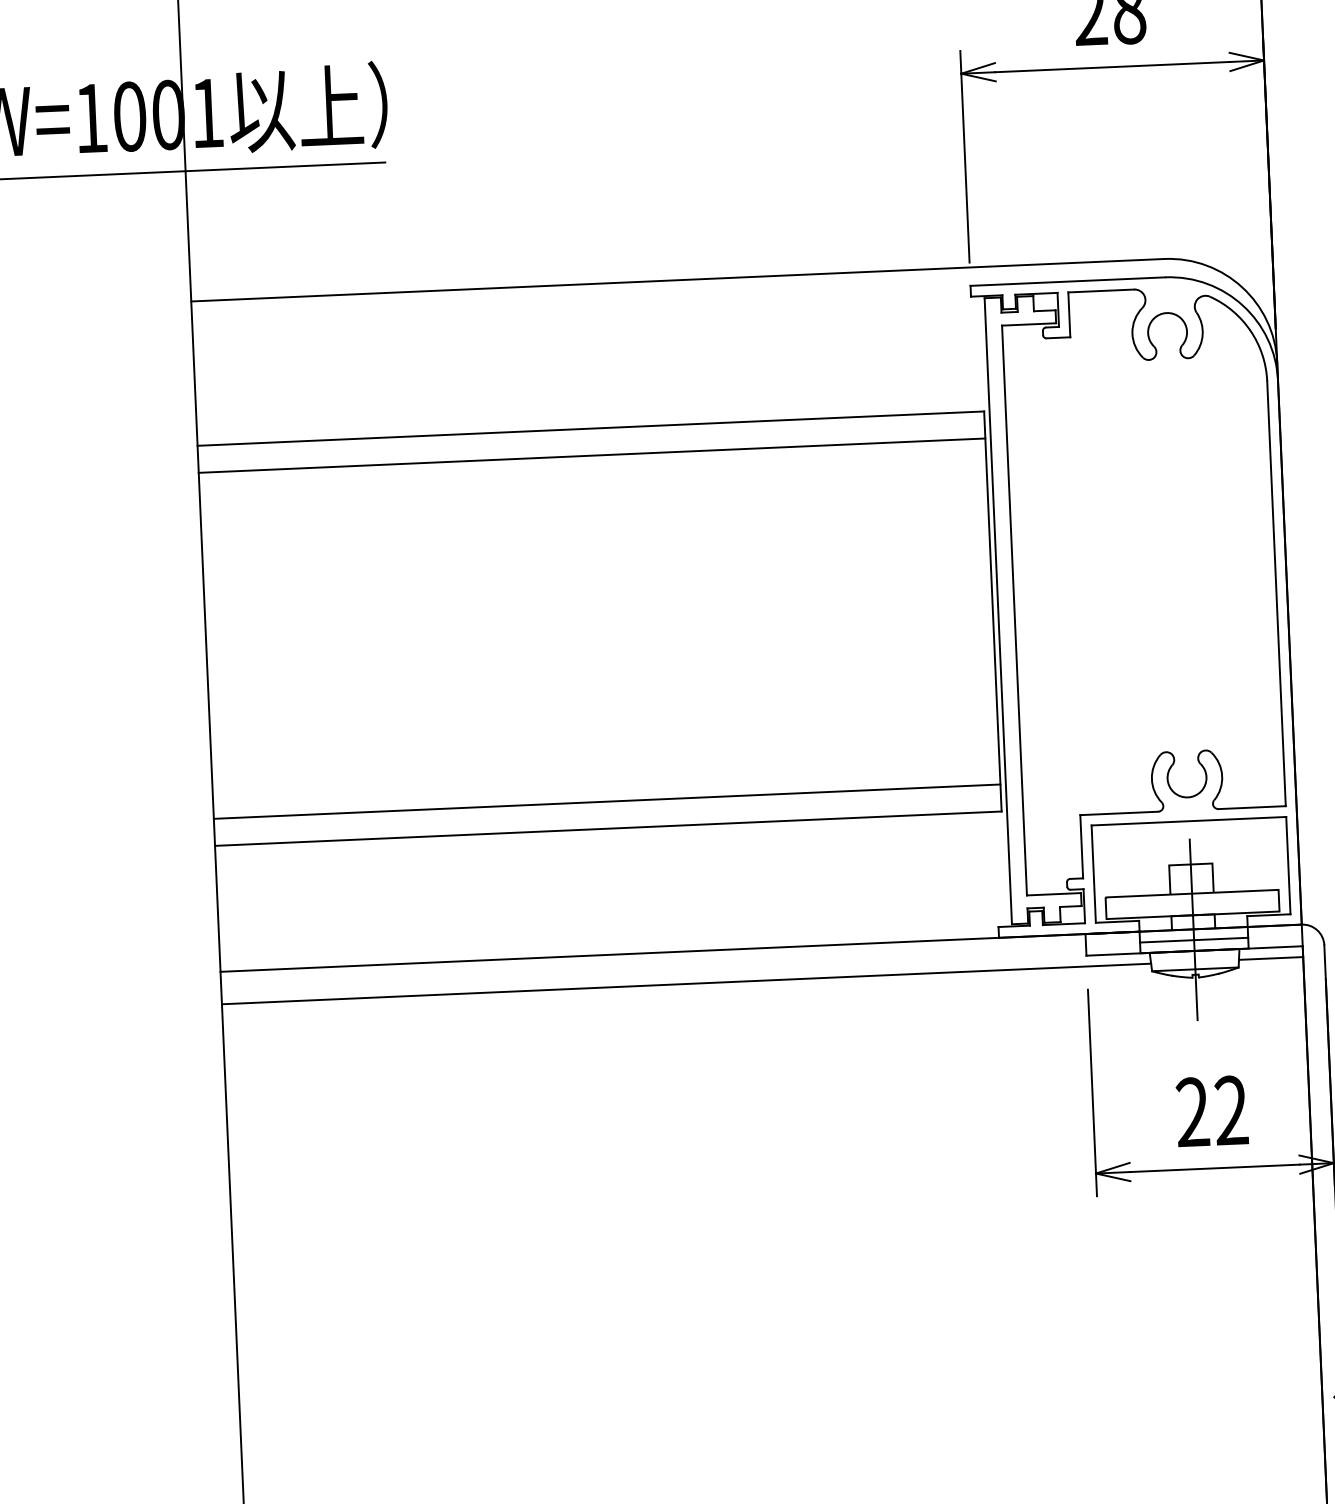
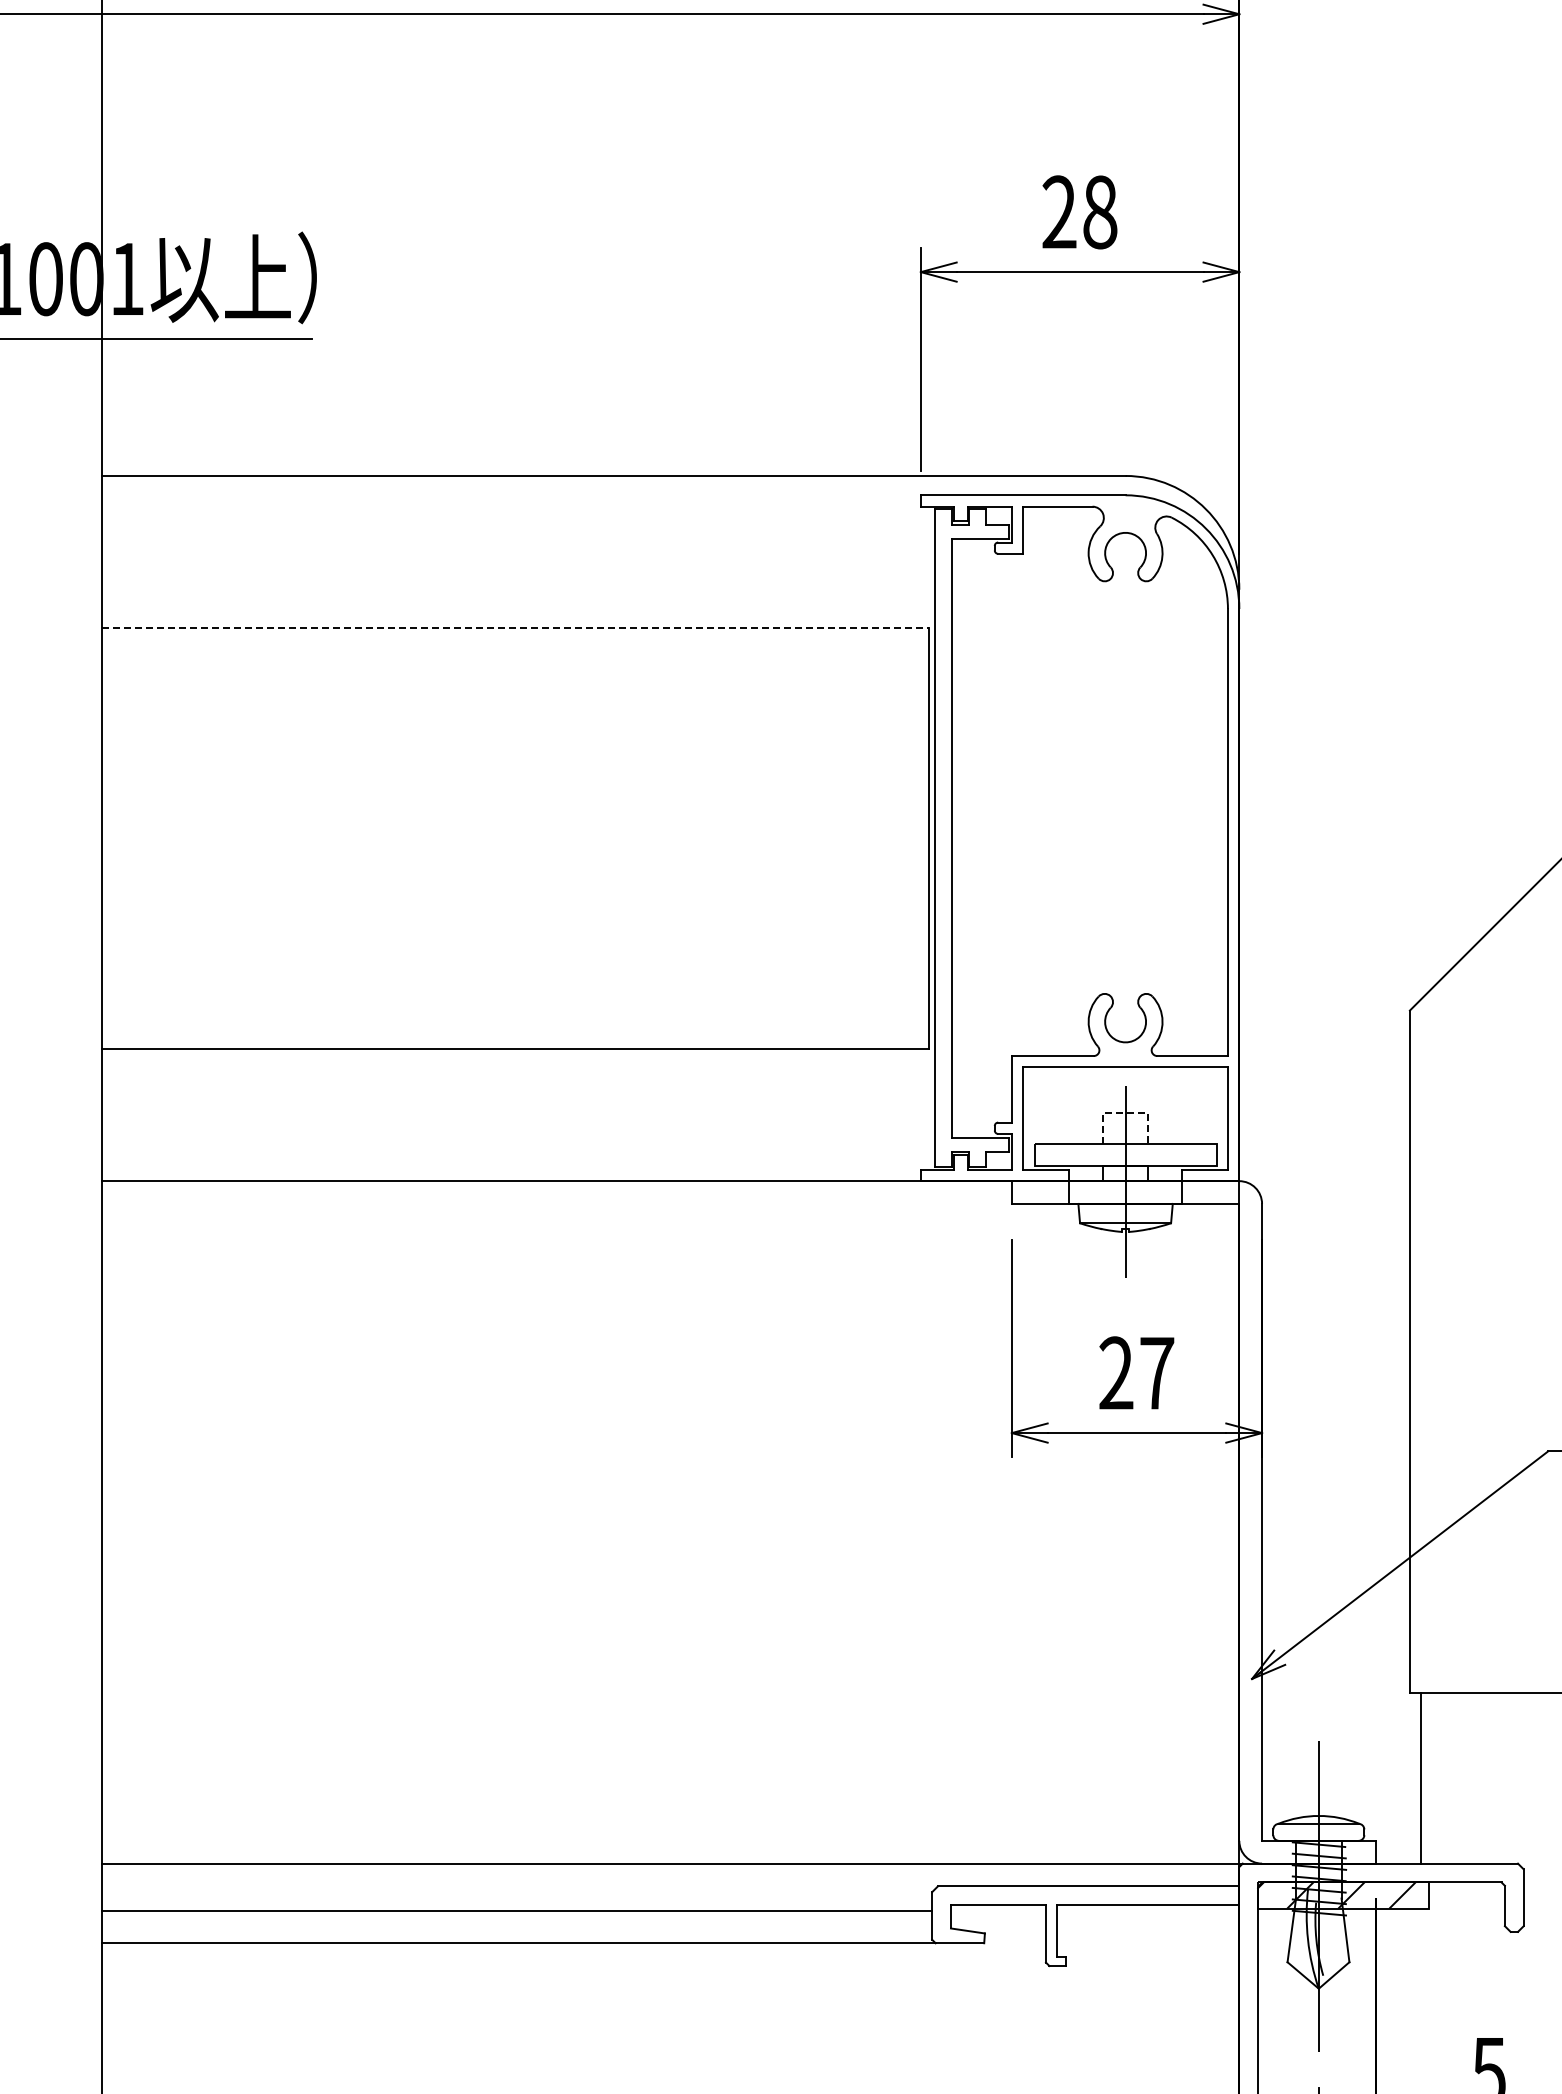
line: (590, 428) -> (515, 627), solid -> dashed
line: (591, 455) -> (515, 656), removed
line: (607, 801) -> (515, 1020), removed
line: (1190, 864) -> (1125, 1112), solid -> dashed
line: (1194, 940) -> (1125, 1192), removed
line: (1271, 958) -> (1205, 1215), removed
line: (686, 984) -> (590, 1215), removed
text: (1231, 1109) -> (1157, 1372), 22 -> 27

